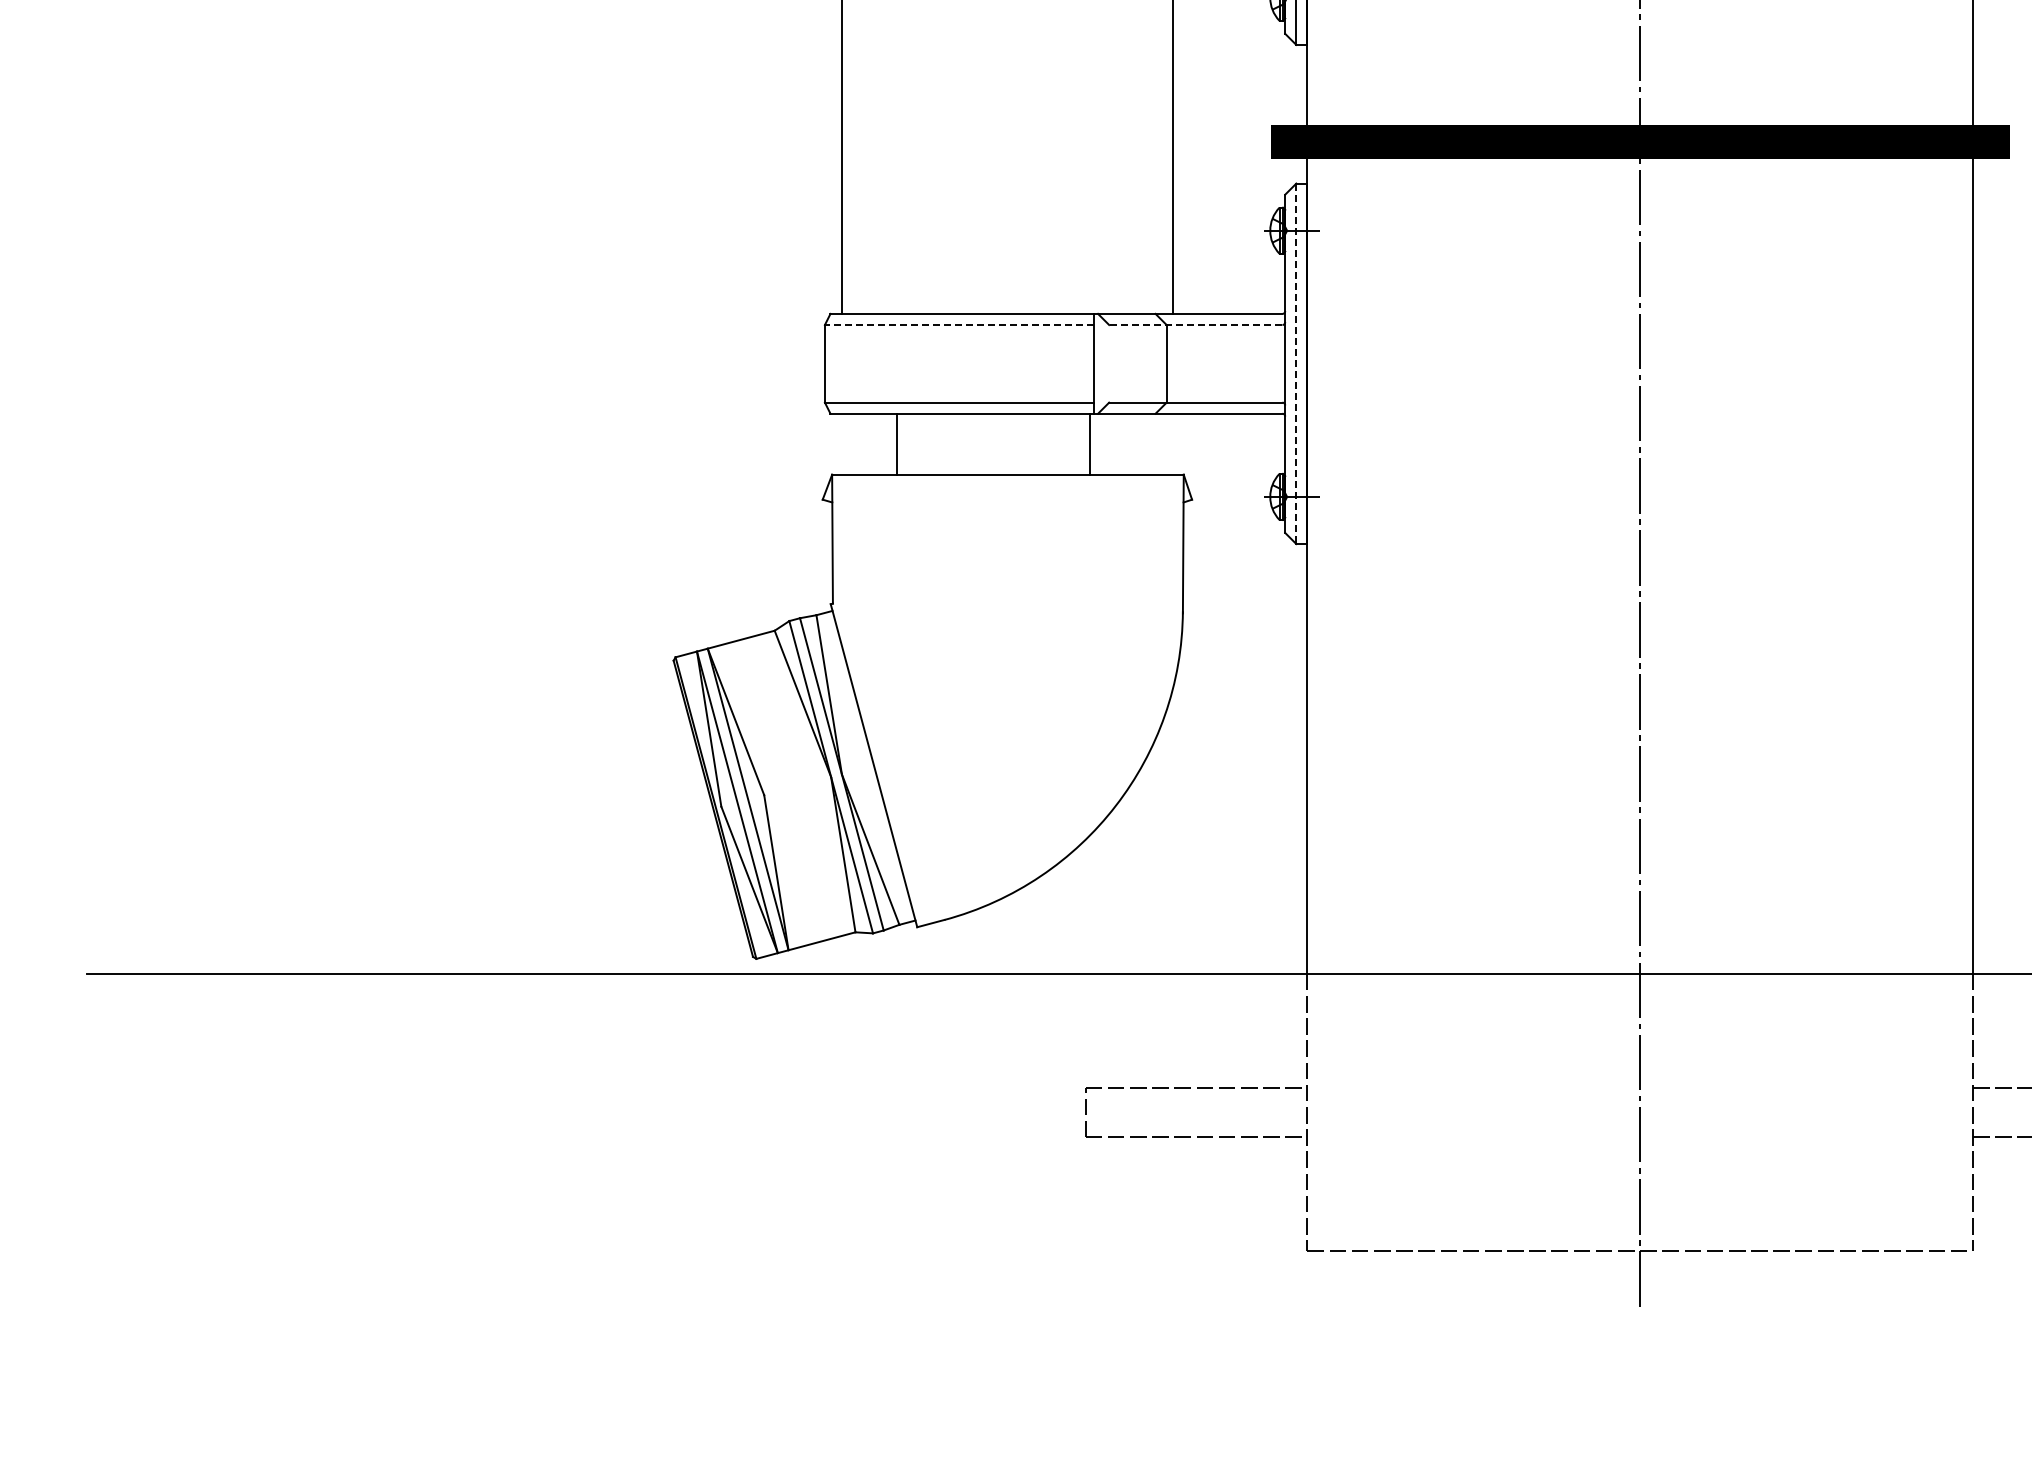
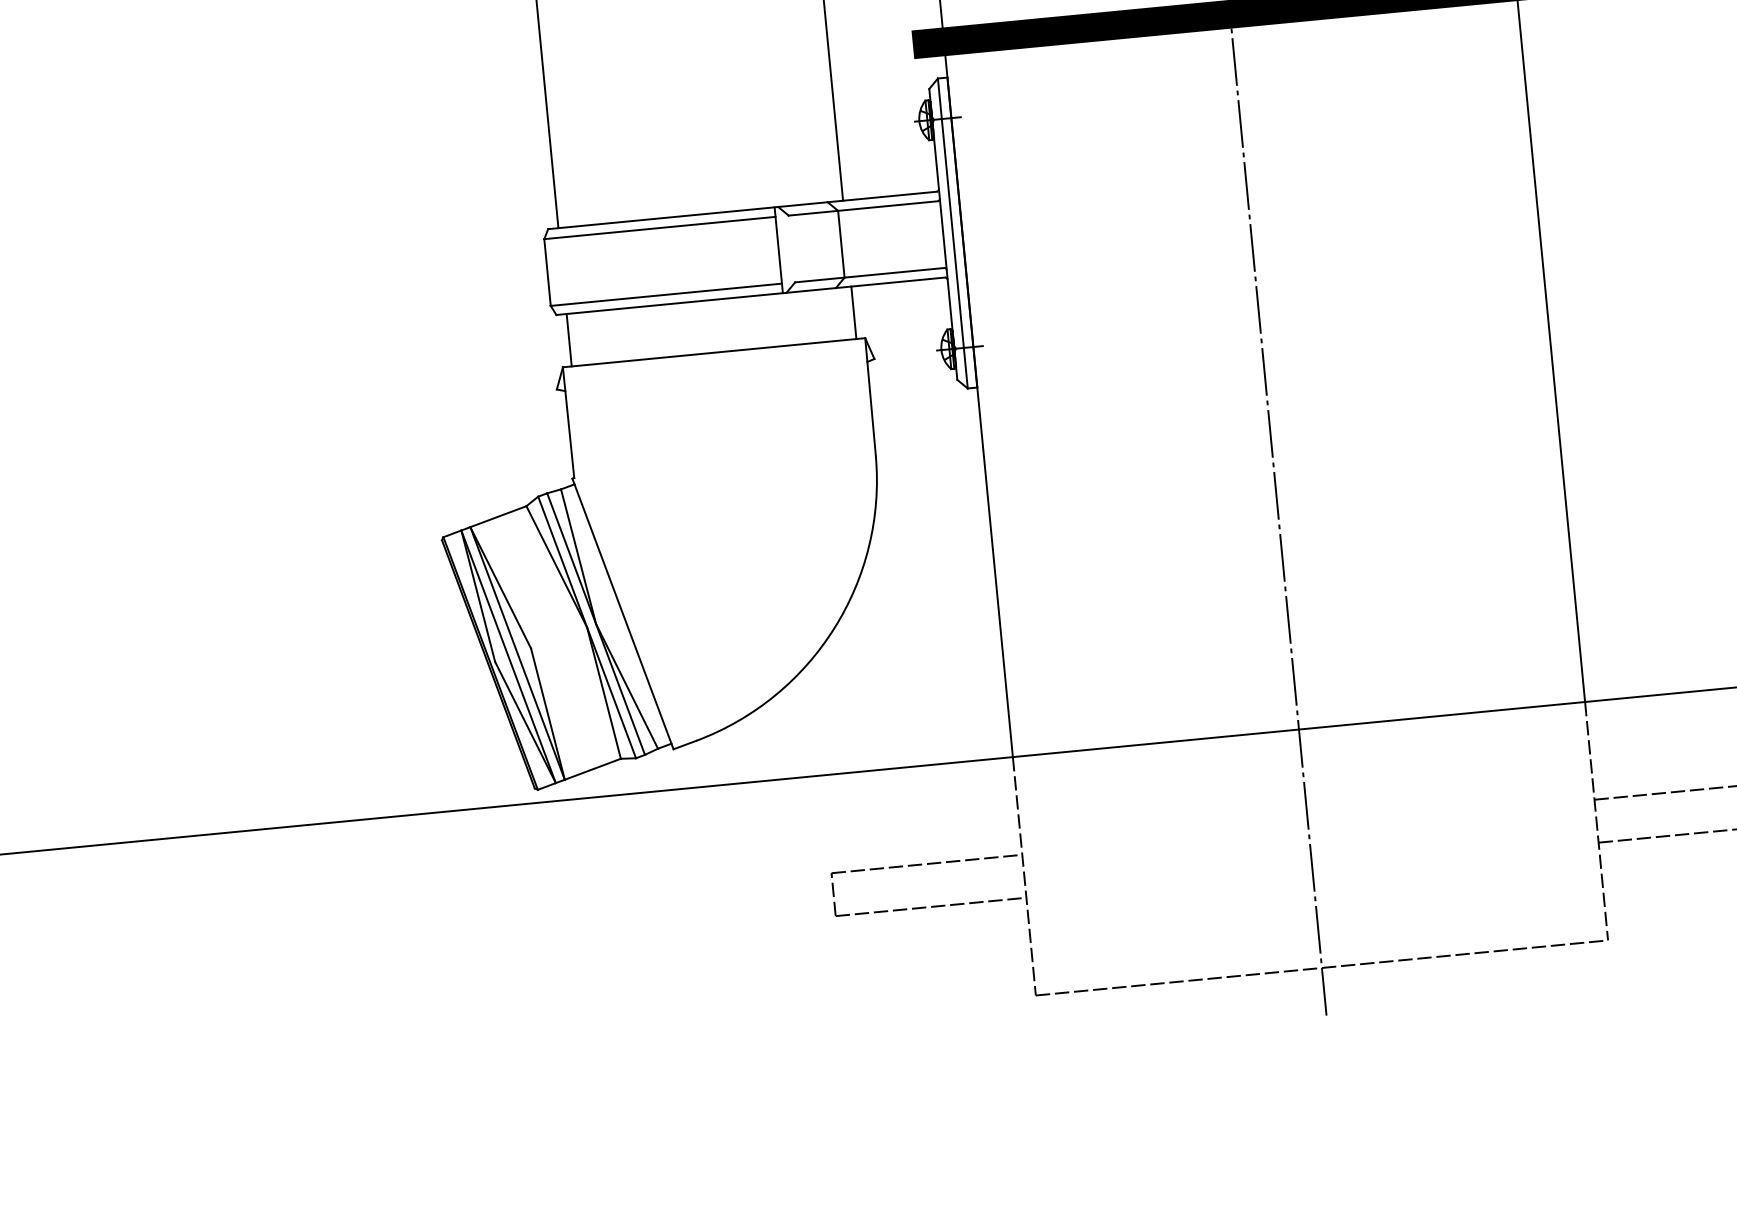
line: (958, 325) -> (659, 228), dashed -> solid
line: (1195, 325) -> (862, 208), dashed -> solid
line: (1296, 364) -> (953, 234), dashed -> solid
line: (897, 443) -> (569, 339), moved
line: (1090, 443) -> (853, 312), moved

